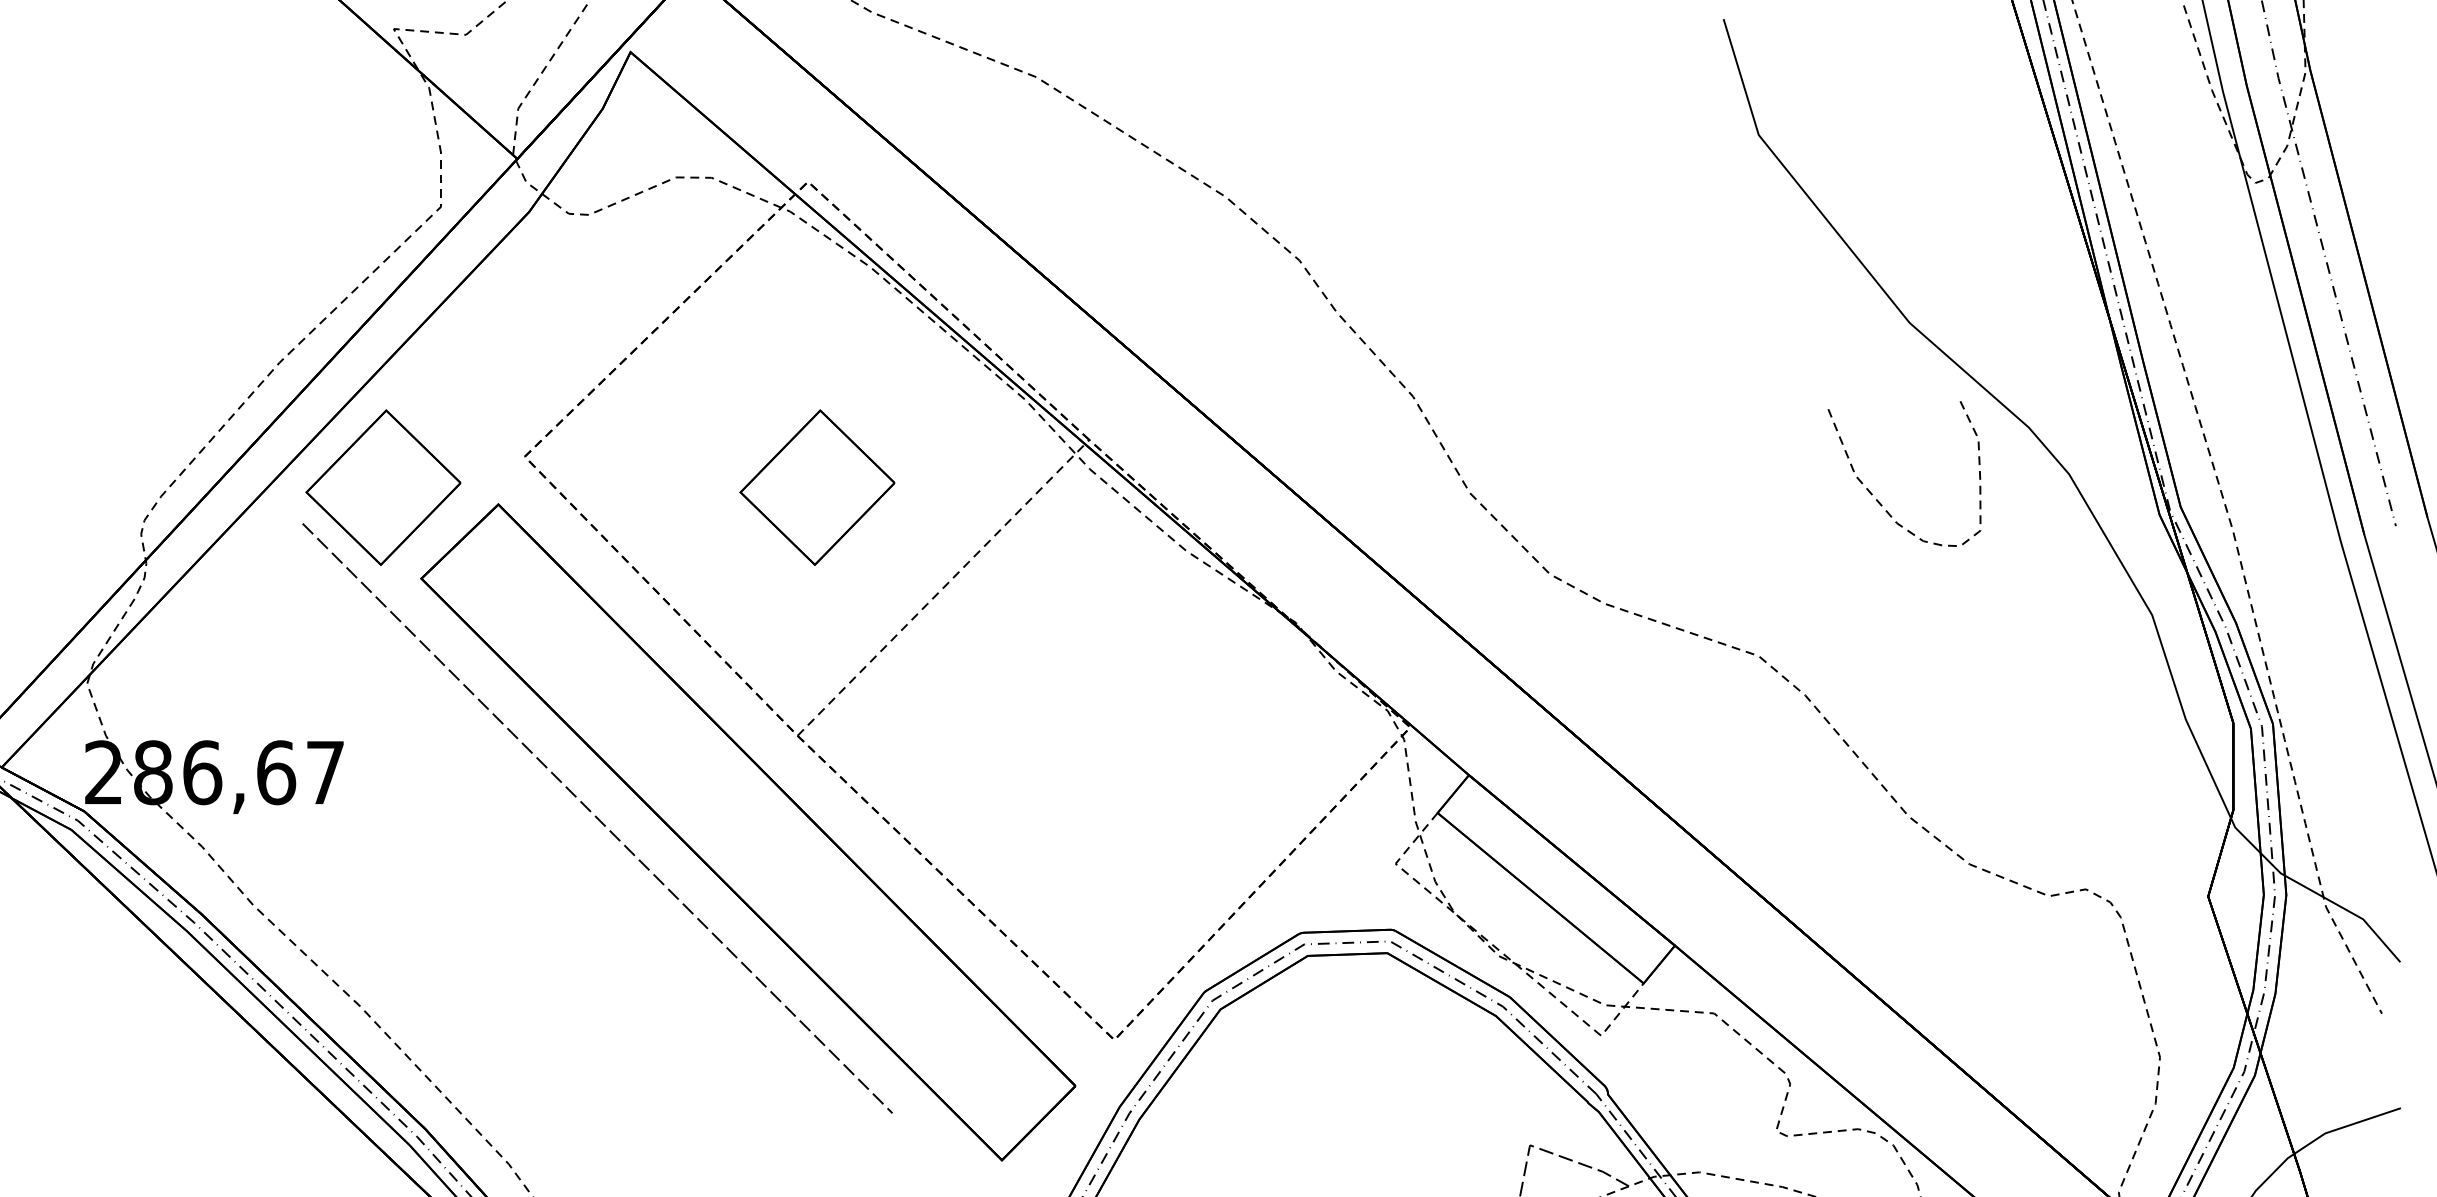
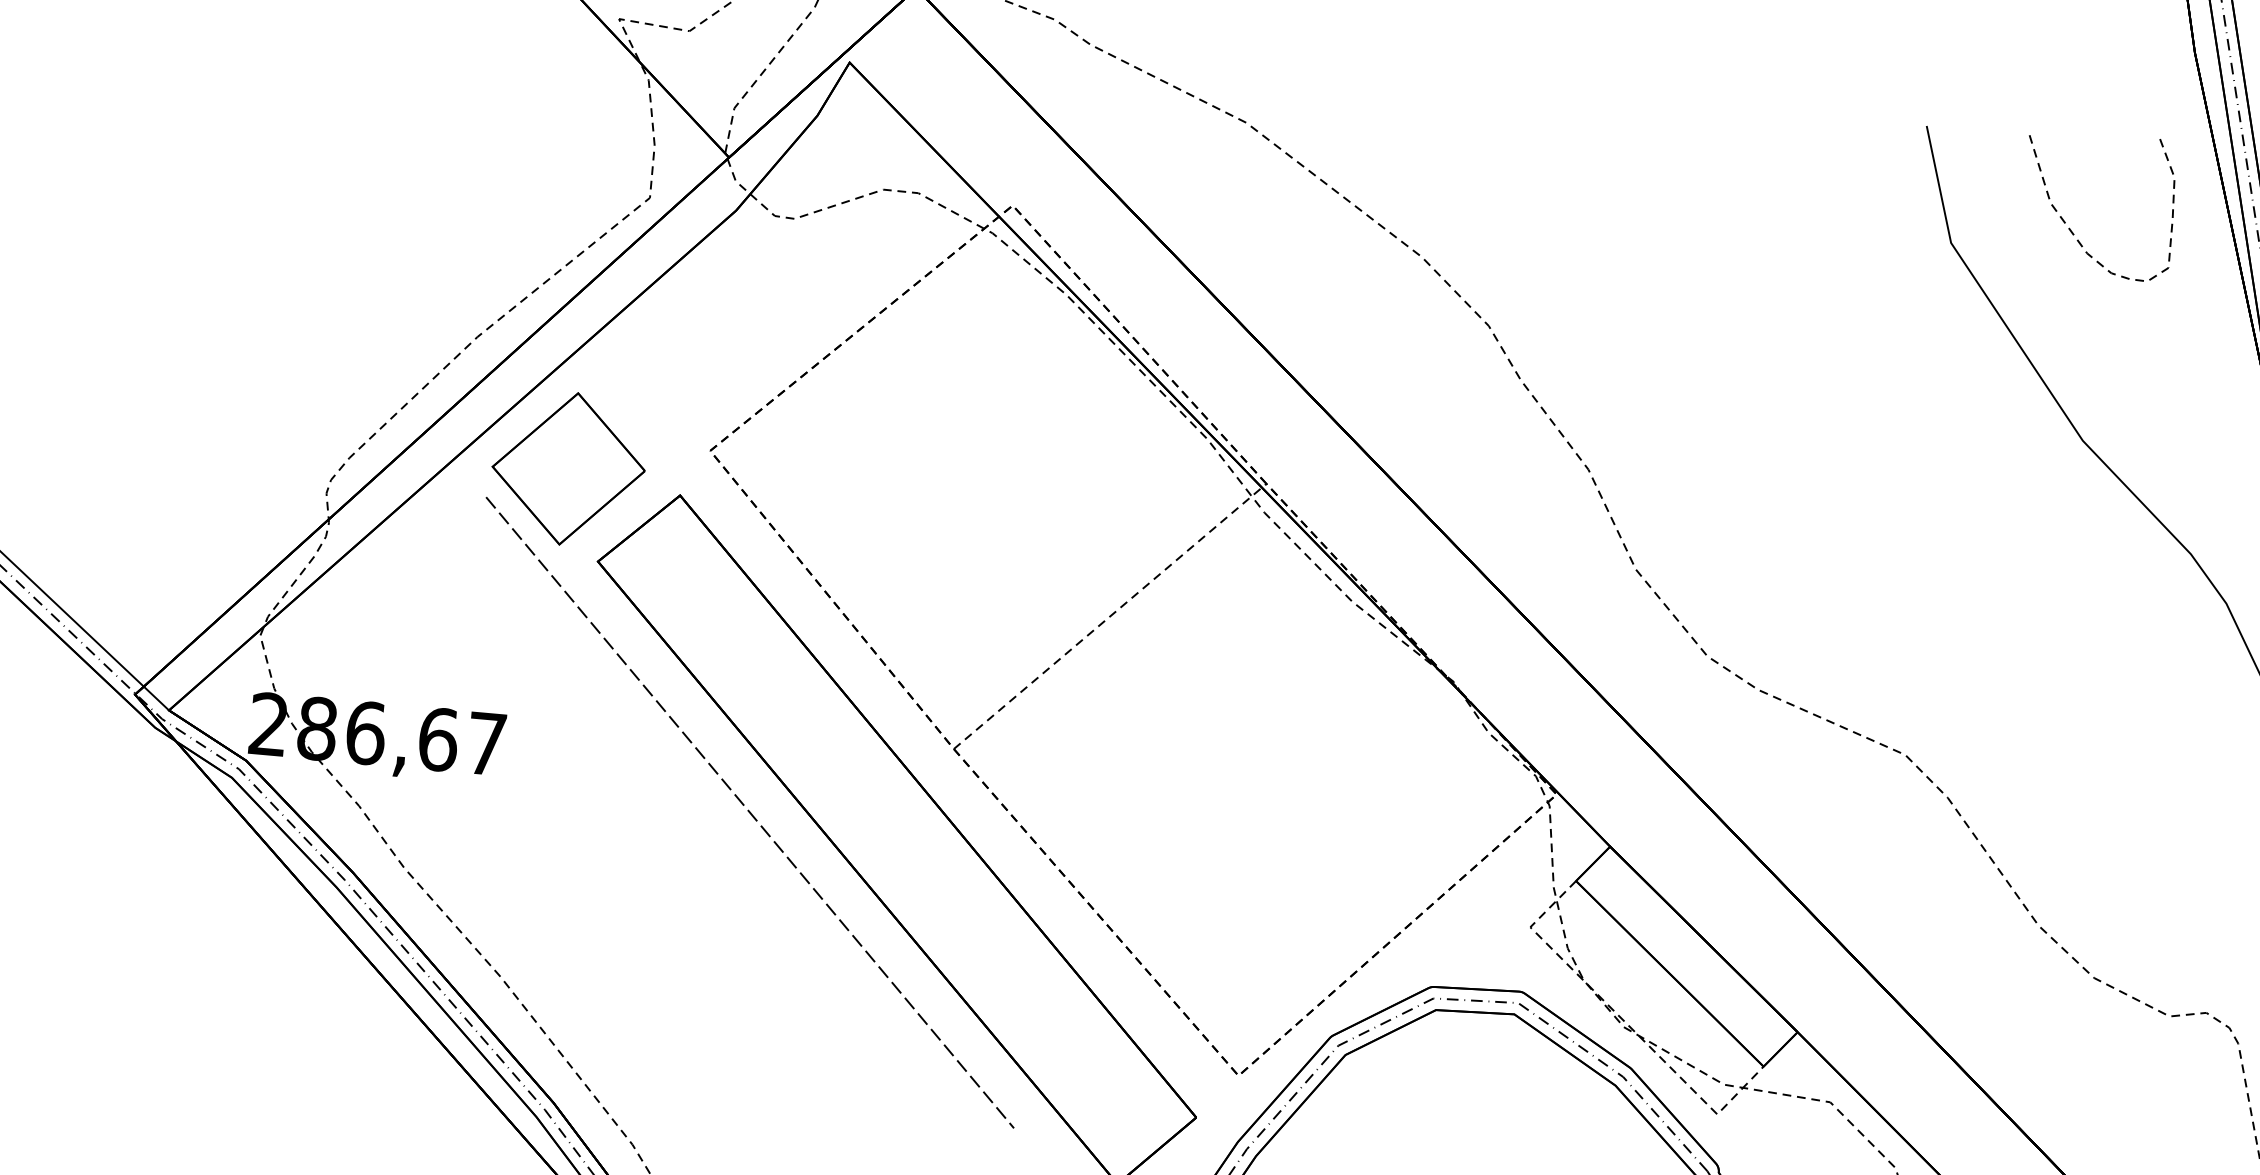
part: (817, 487) -> (995, 506), removed
curve: (1877, 499) -> (2070, 228), moved

